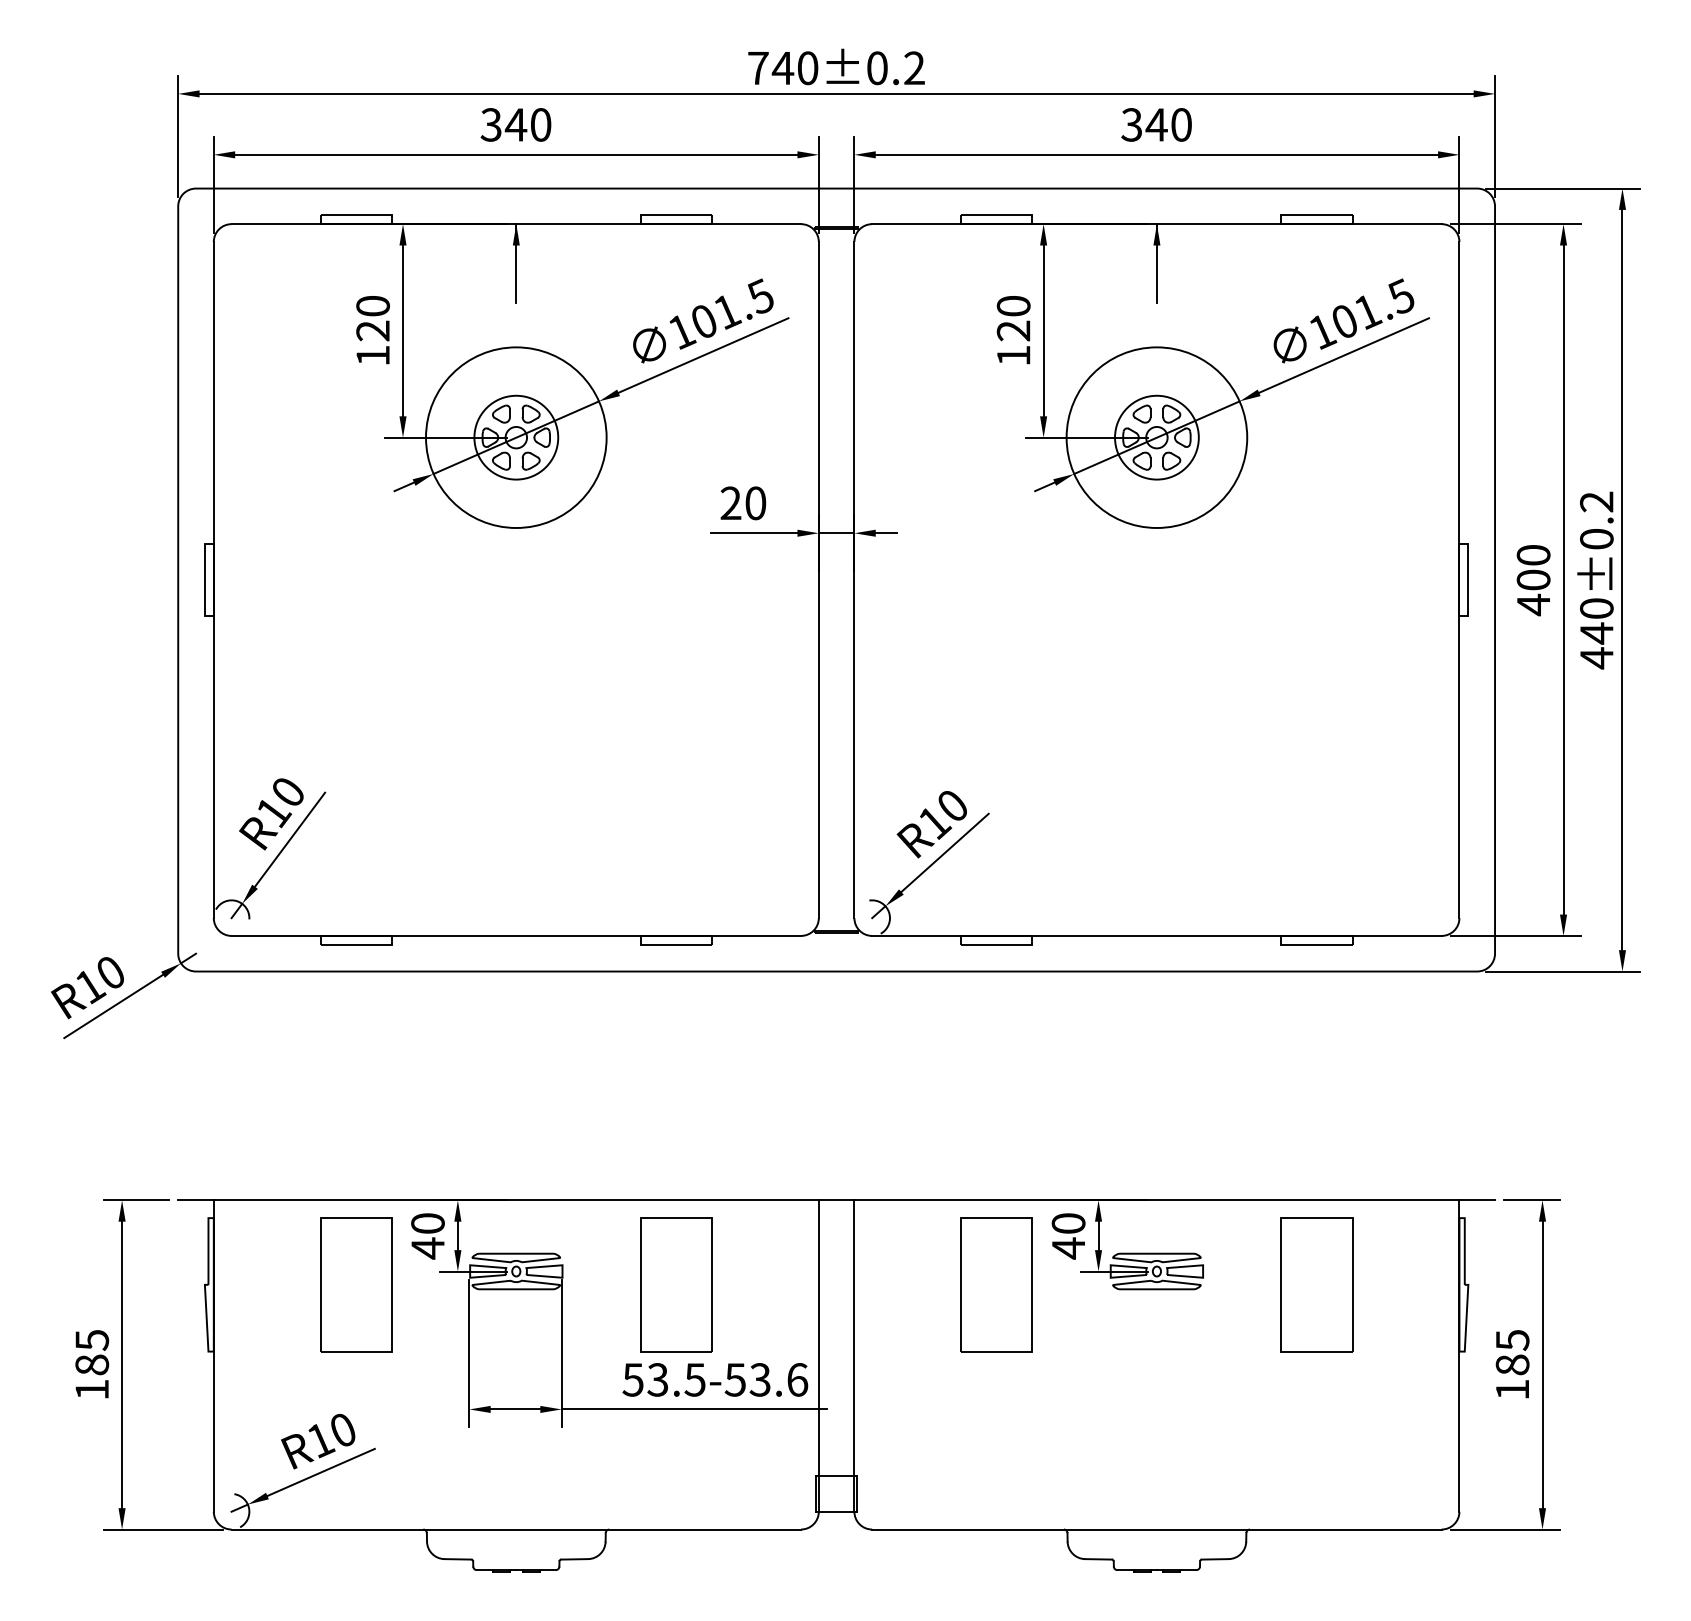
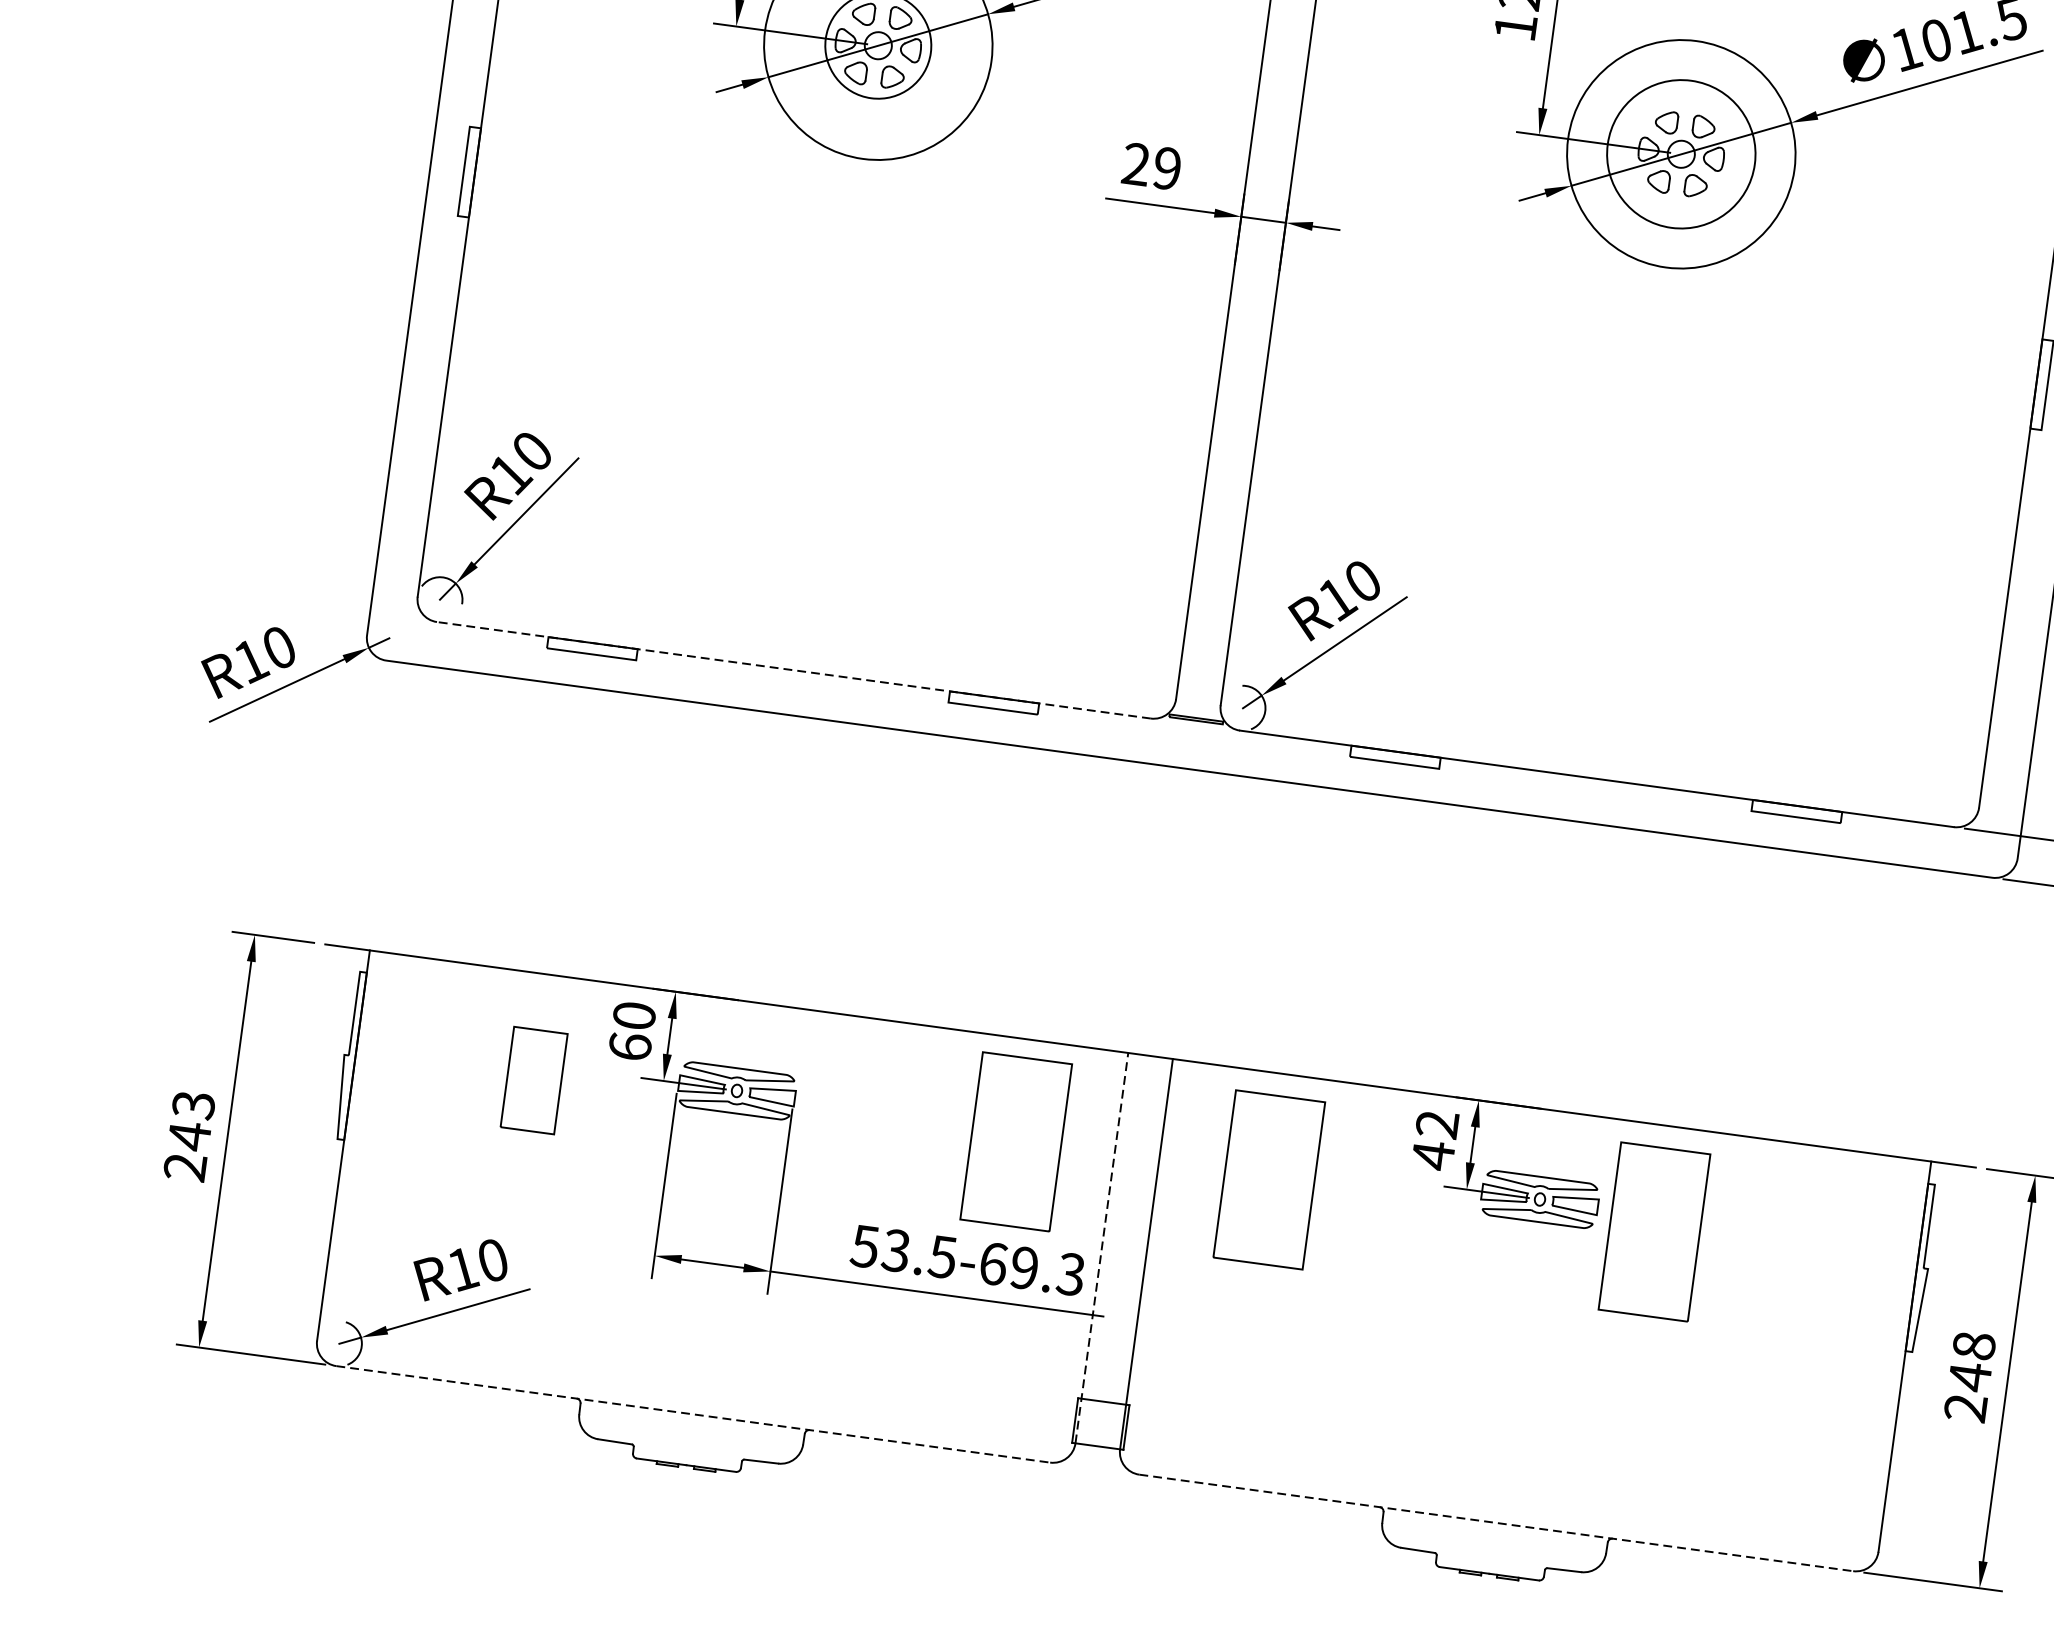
circle: (1156, 437) -> (1680, 153), size x1.4
text: (755, 503) -> (1166, 168), 20 -> 29
line: (516, 935) -> (794, 669), solid -> dashed
text: (1068, 1223) -> (1437, 1124), 40 -> 42
text: (427, 1248) -> (629, 1047), 40 -> 60
part: (356, 1284) -> (534, 1080), size x0.6
part: (676, 1284) -> (1016, 1141), moved
part: (996, 1284) -> (1269, 1179), moved
part: (1316, 1284) -> (1653, 1231), moved
line: (818, 1356) -> (1101, 1248), solid -> dashed
text: (1512, 1364) -> (1969, 1376), 185 -> 248
text: (92, 1365) -> (189, 1136), 185 -> 243
text: (766, 1379) -> (1032, 1268), 53.5-53.6 -> 53.5-69.3
line: (516, 1529) -> (693, 1414), solid -> dashed
line: (1156, 1529) -> (1495, 1522), solid -> dashed

